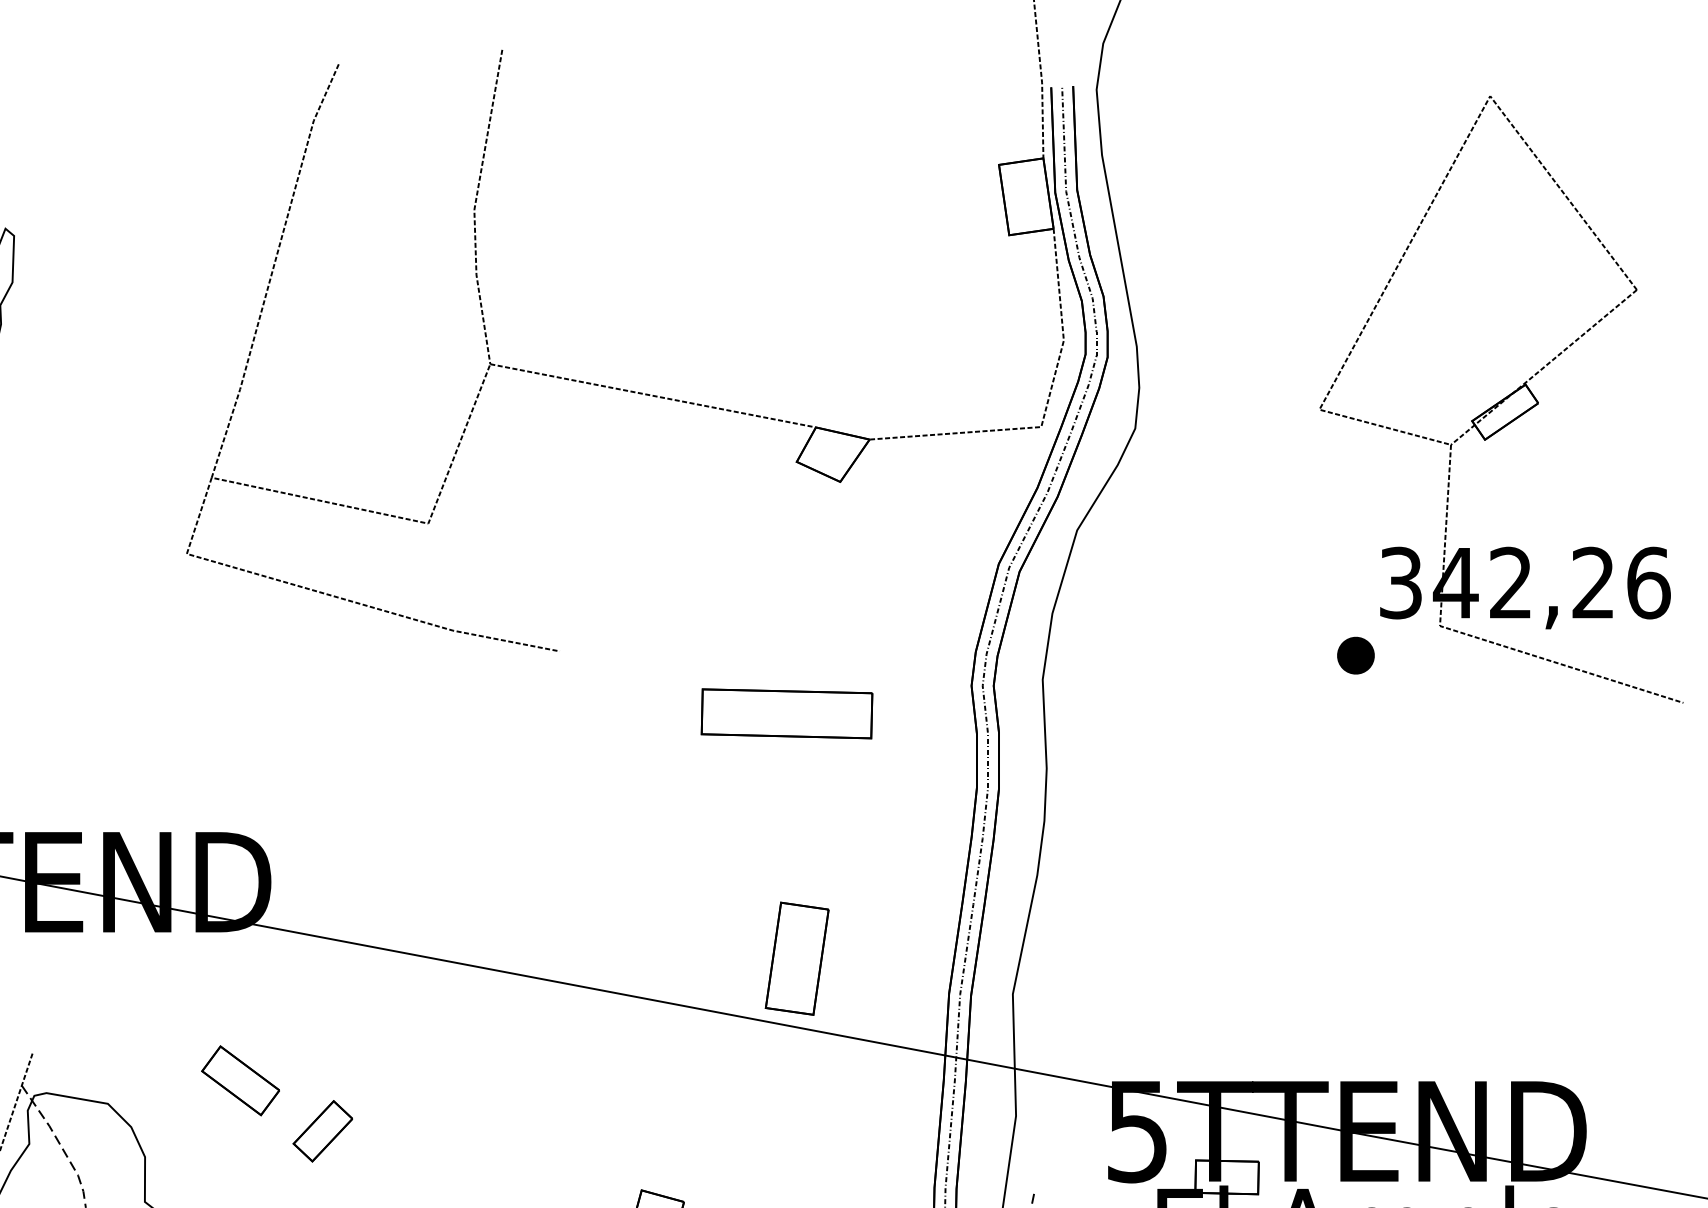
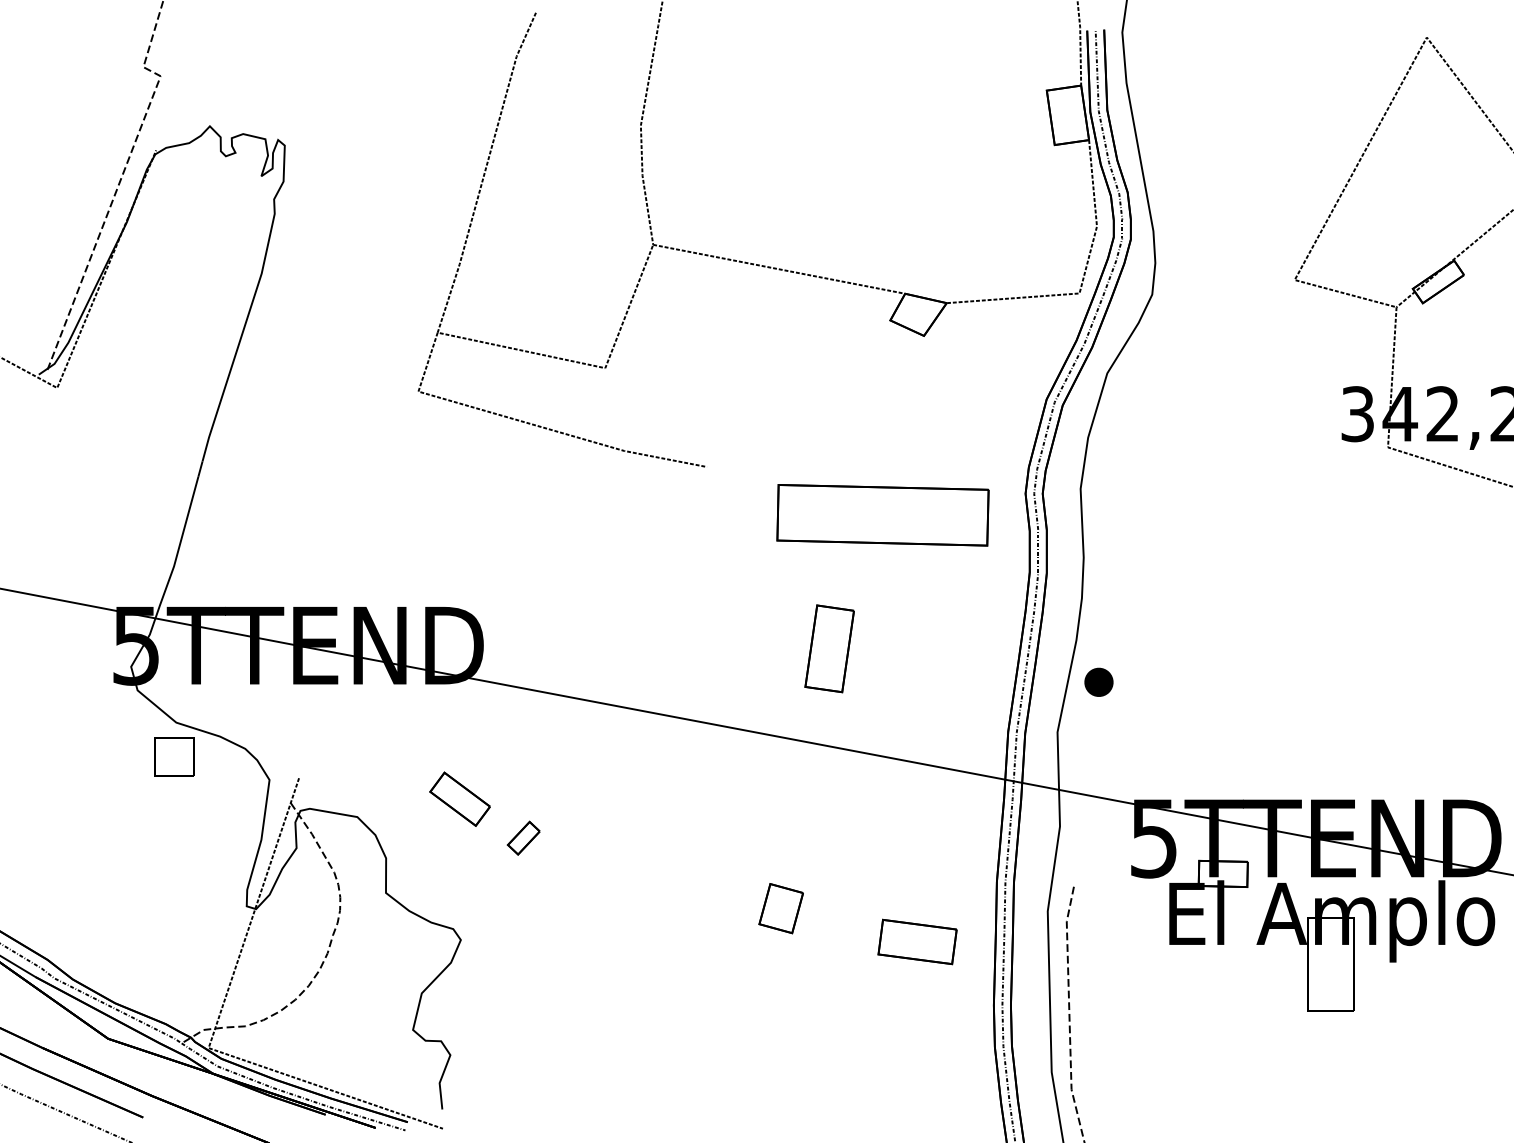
part: (1355, 654) -> (1098, 681), moved
part: (786, 714) -> (882, 515), size x1.6
part: (796, 958) -> (829, 648), moved
part: (322, 1130) -> (523, 837), size x0.7

